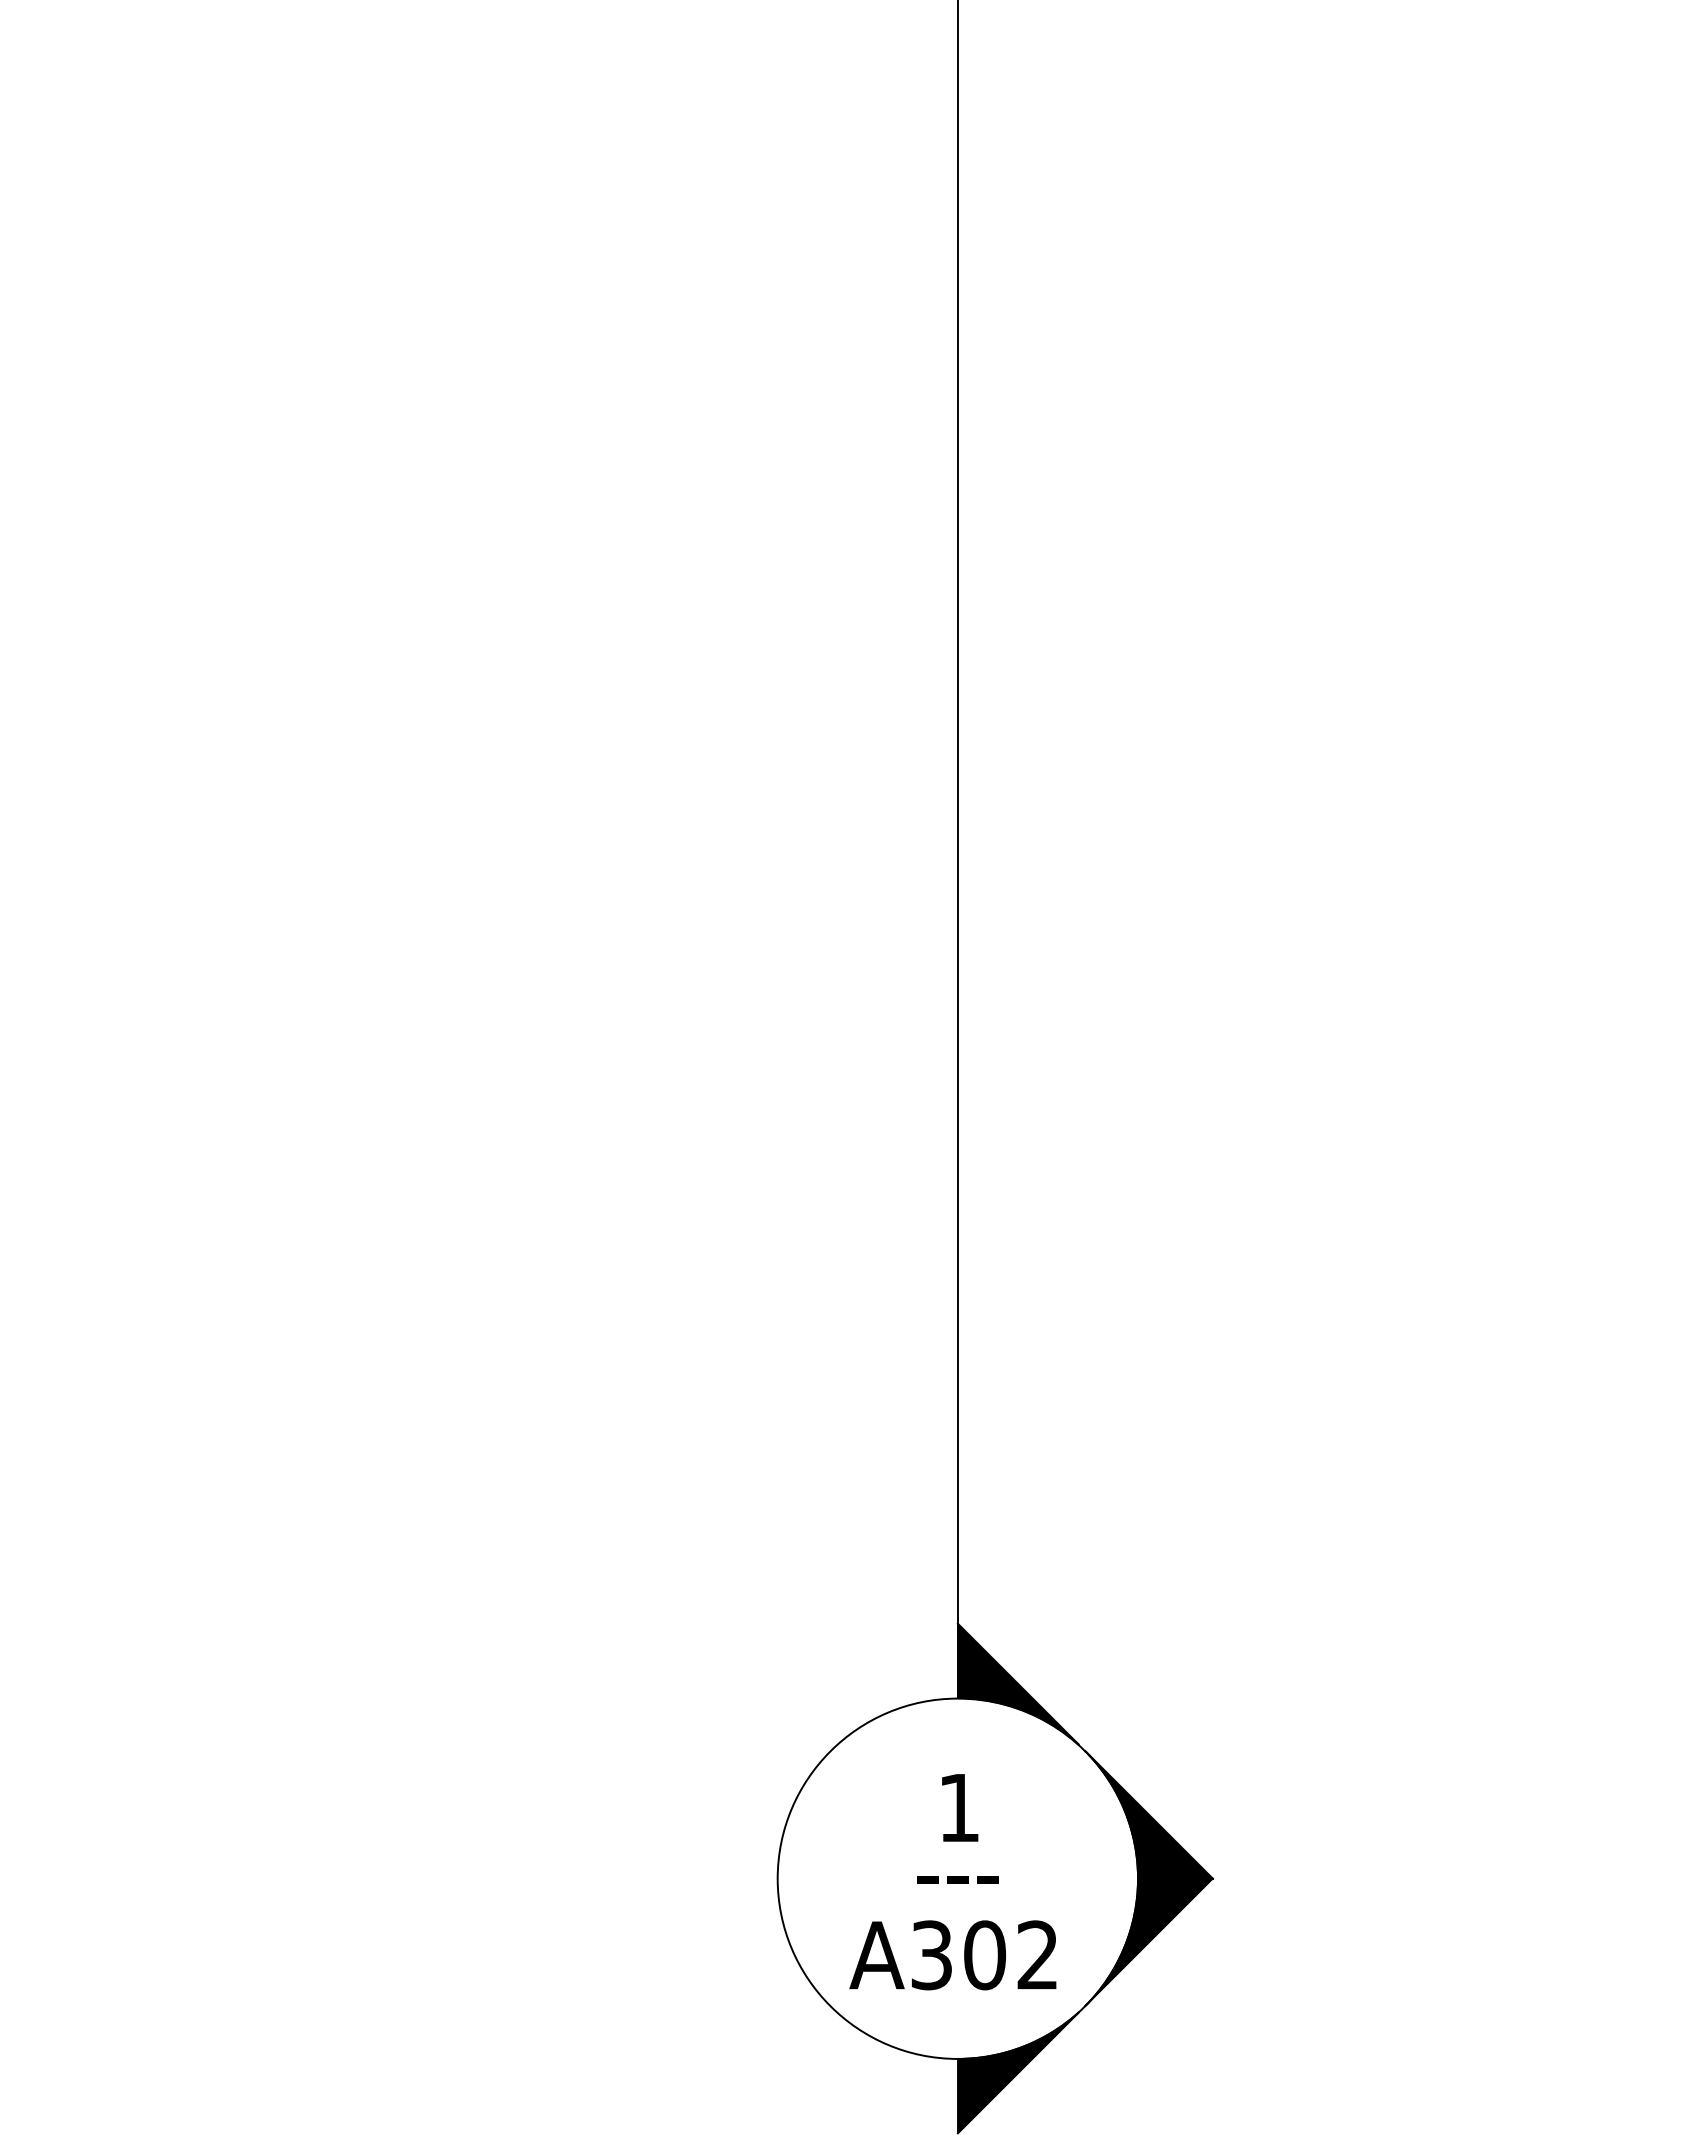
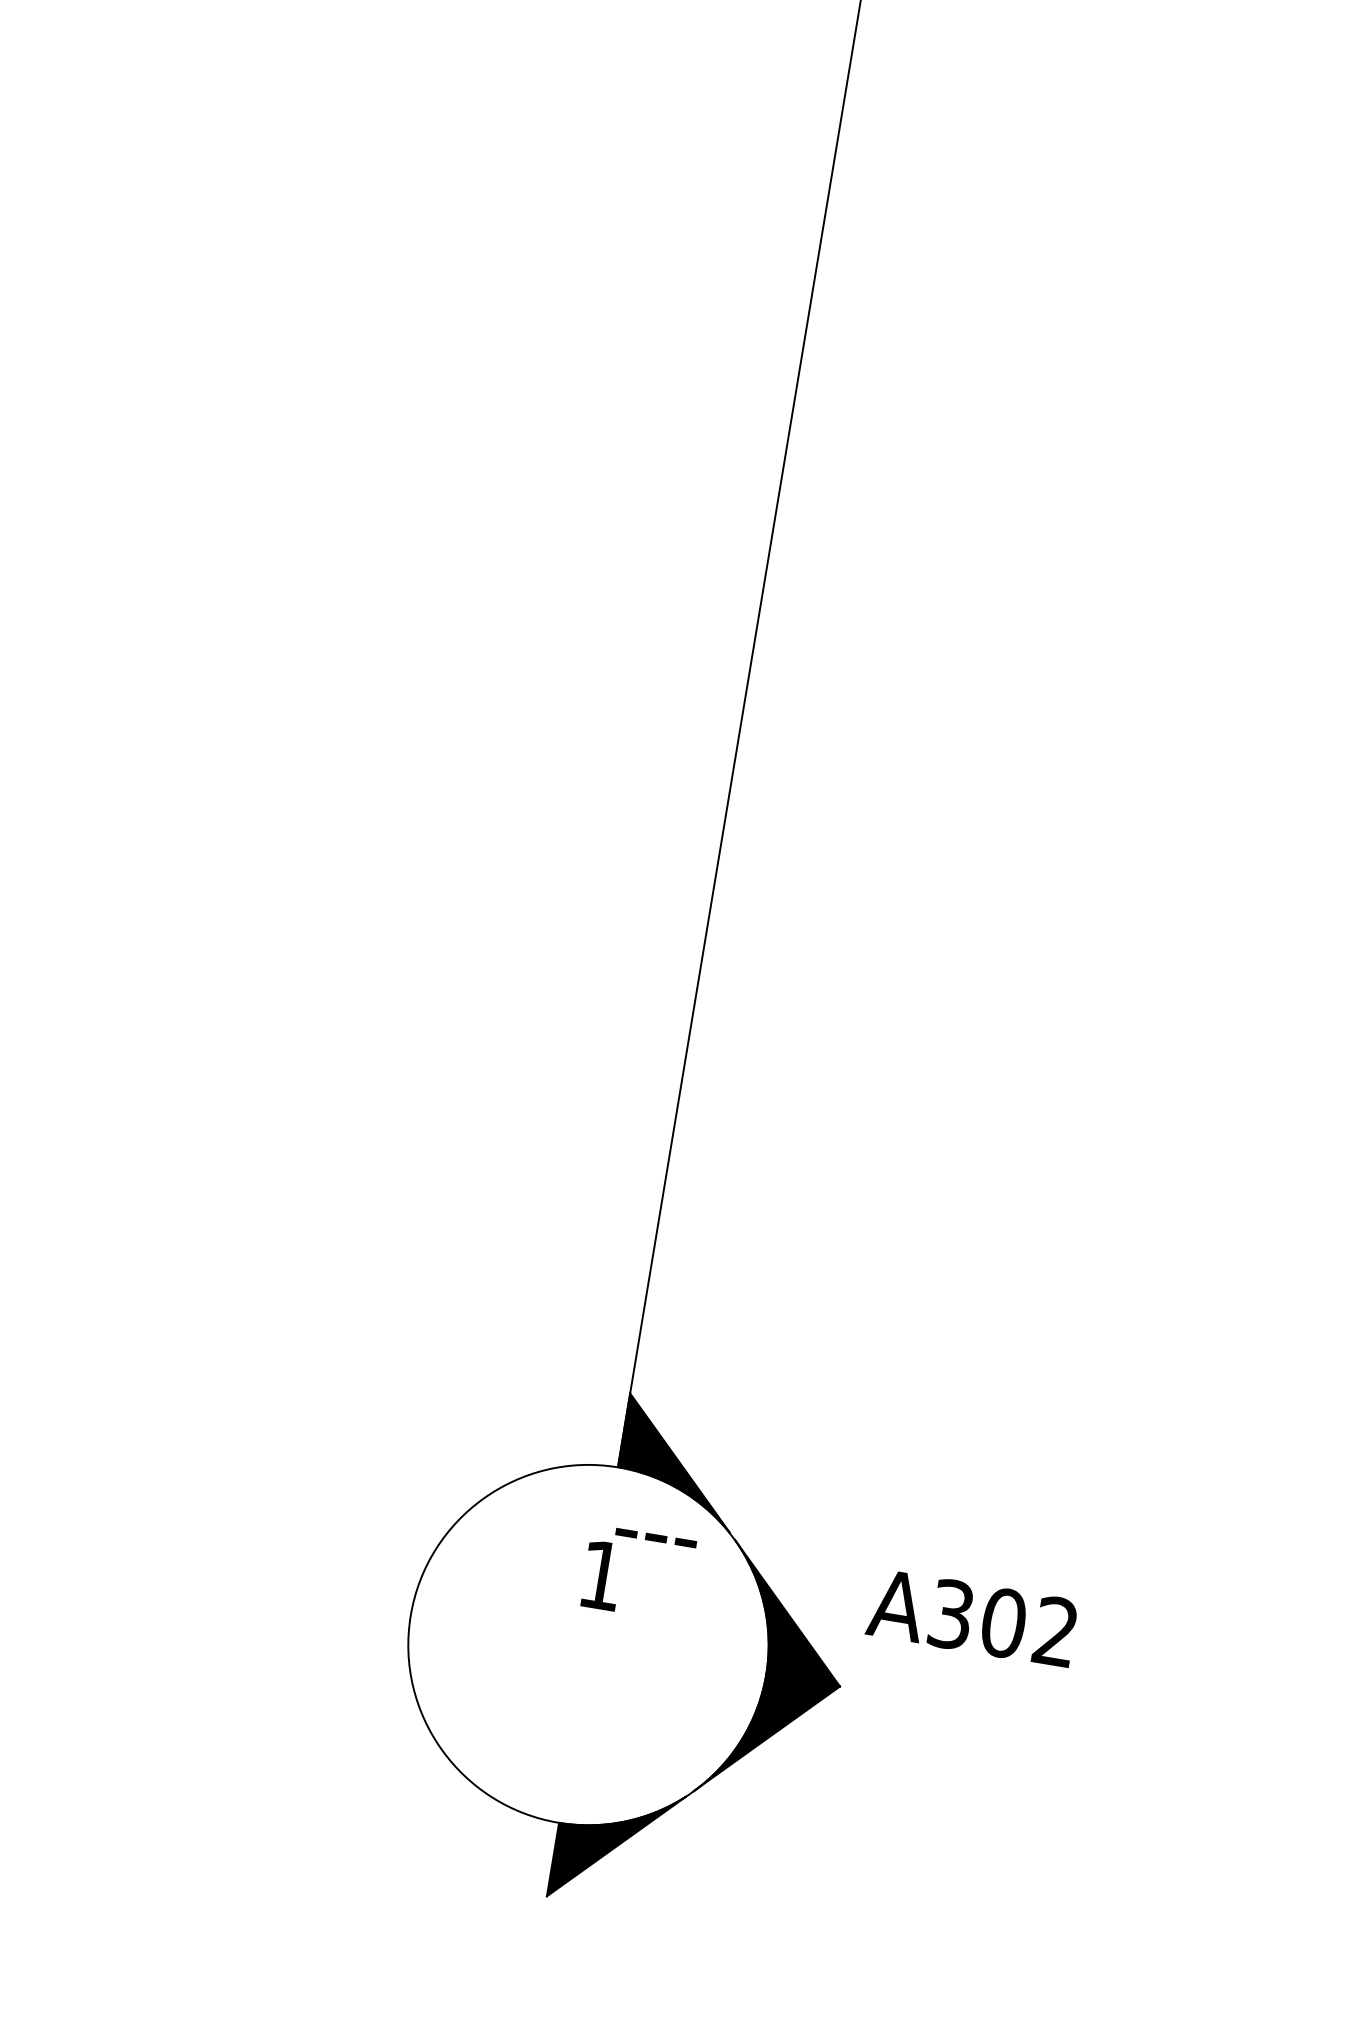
text: (957, 1879) -> (655, 1537), moved
text: (952, 1955) -> (971, 1618), moved

